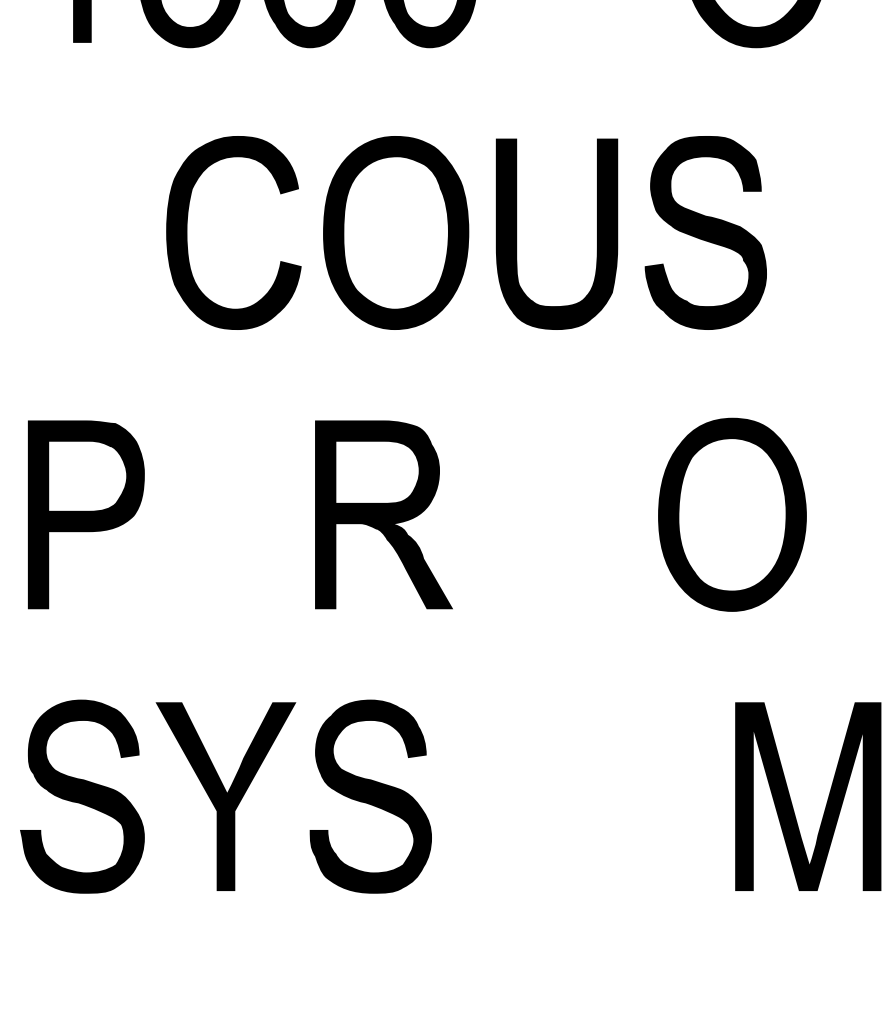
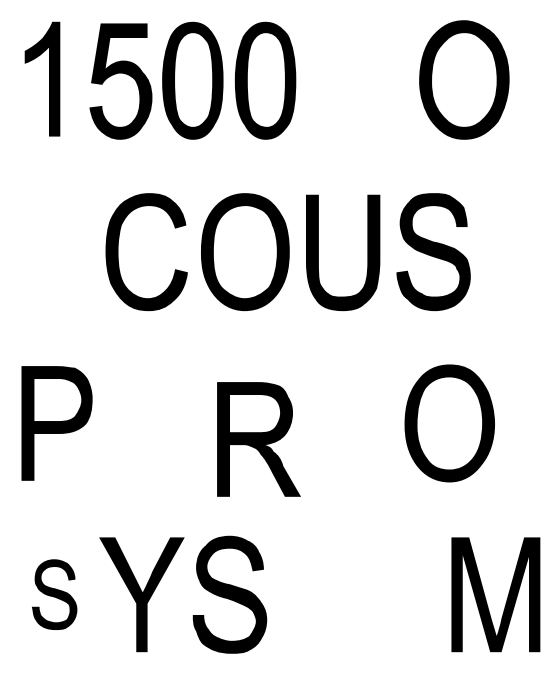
part: (383, 514) -> (258, 439), moved
part: (82, 796) -> (54, 594), size x0.6

